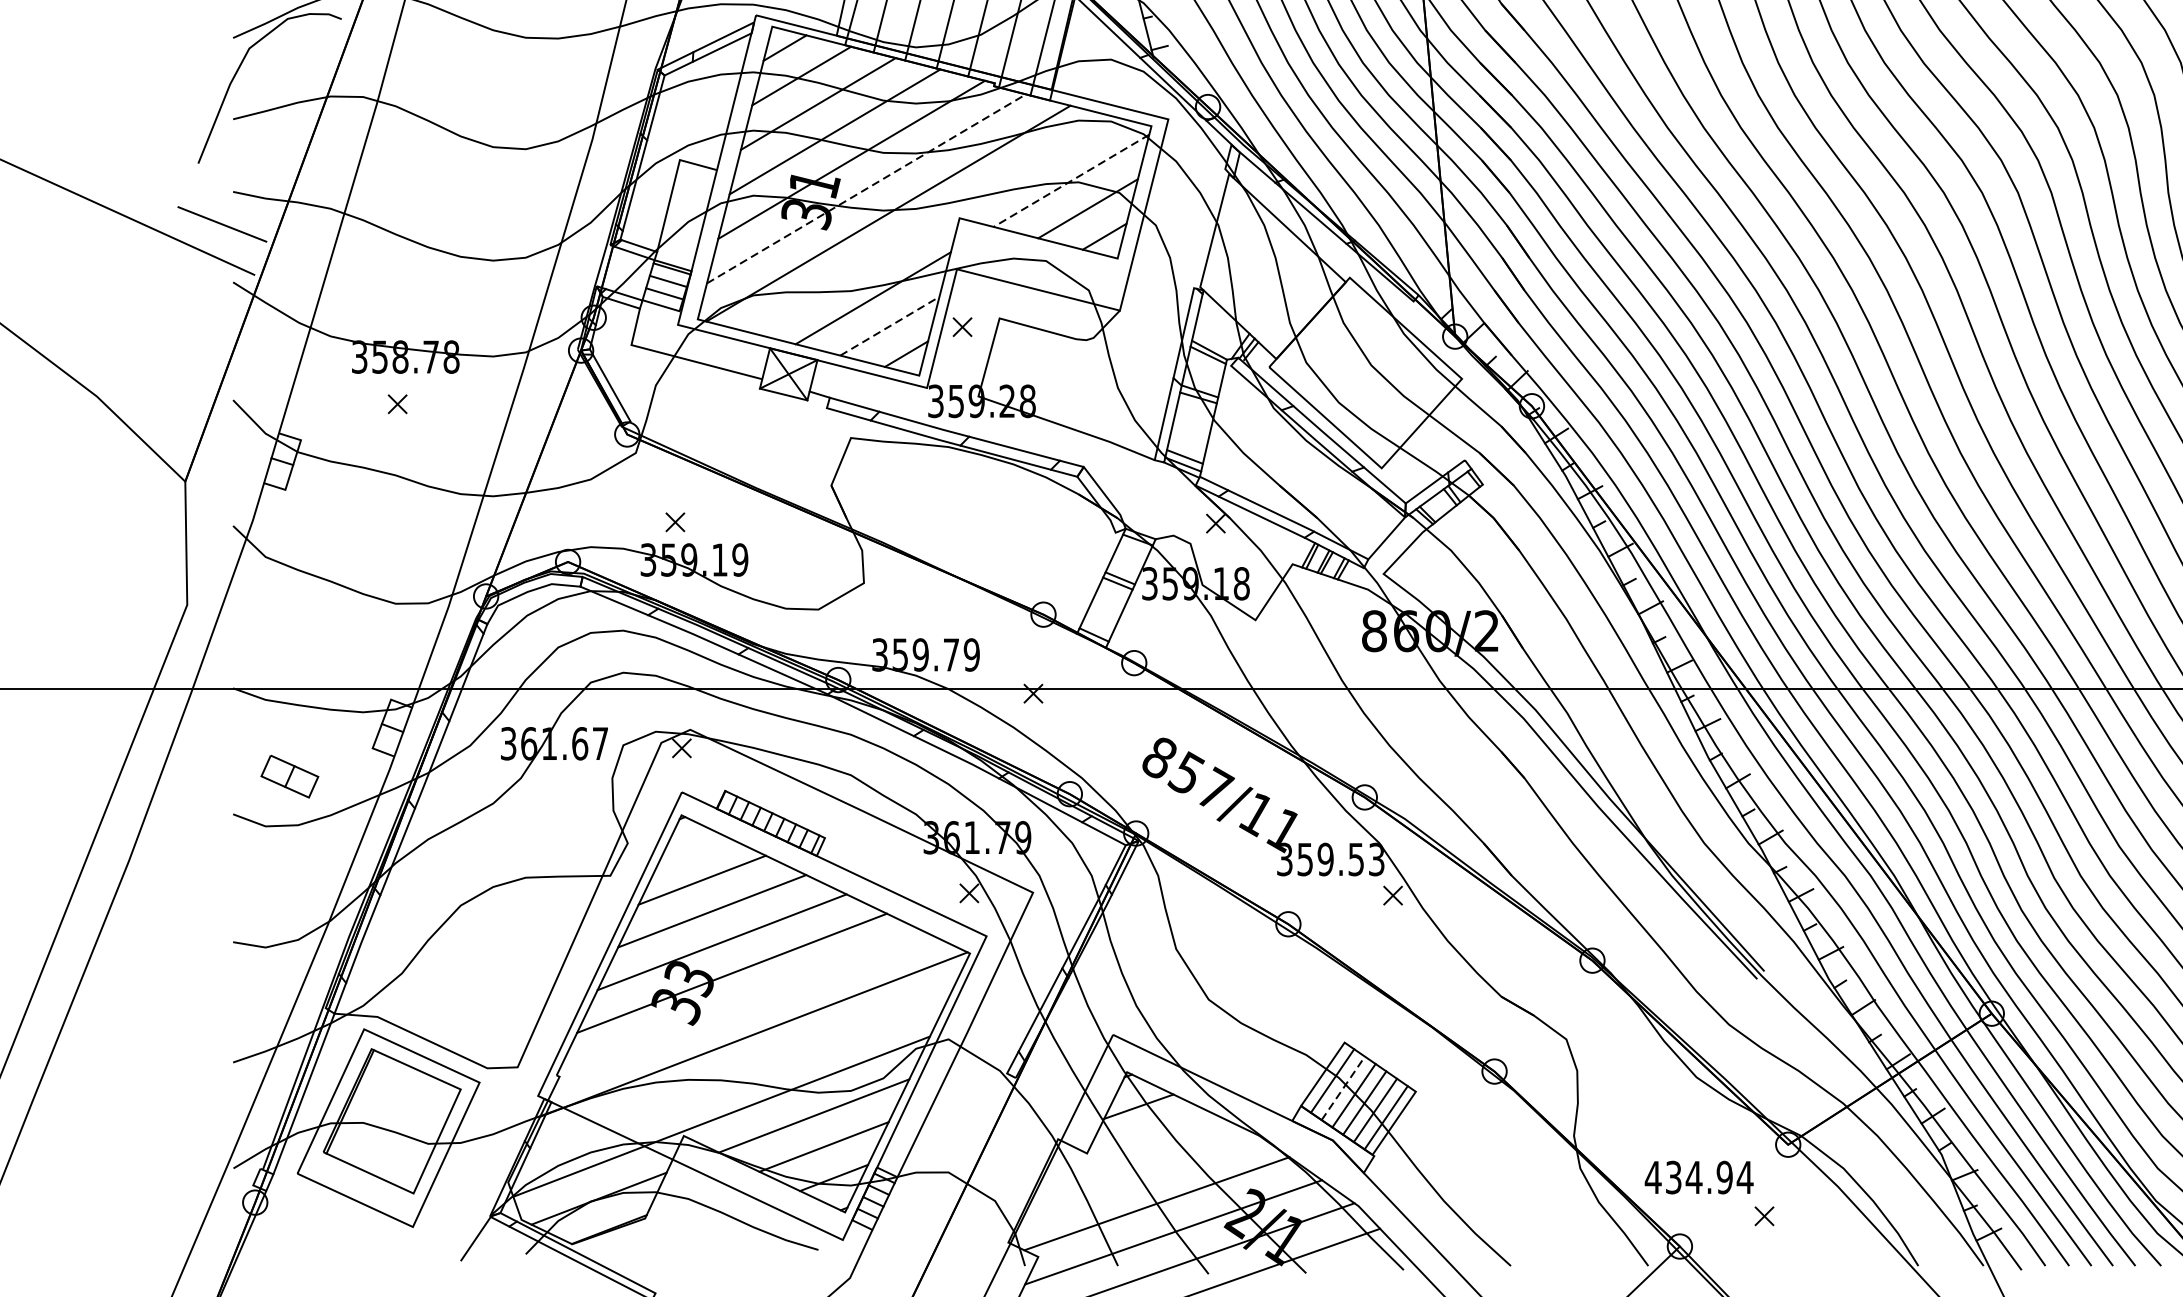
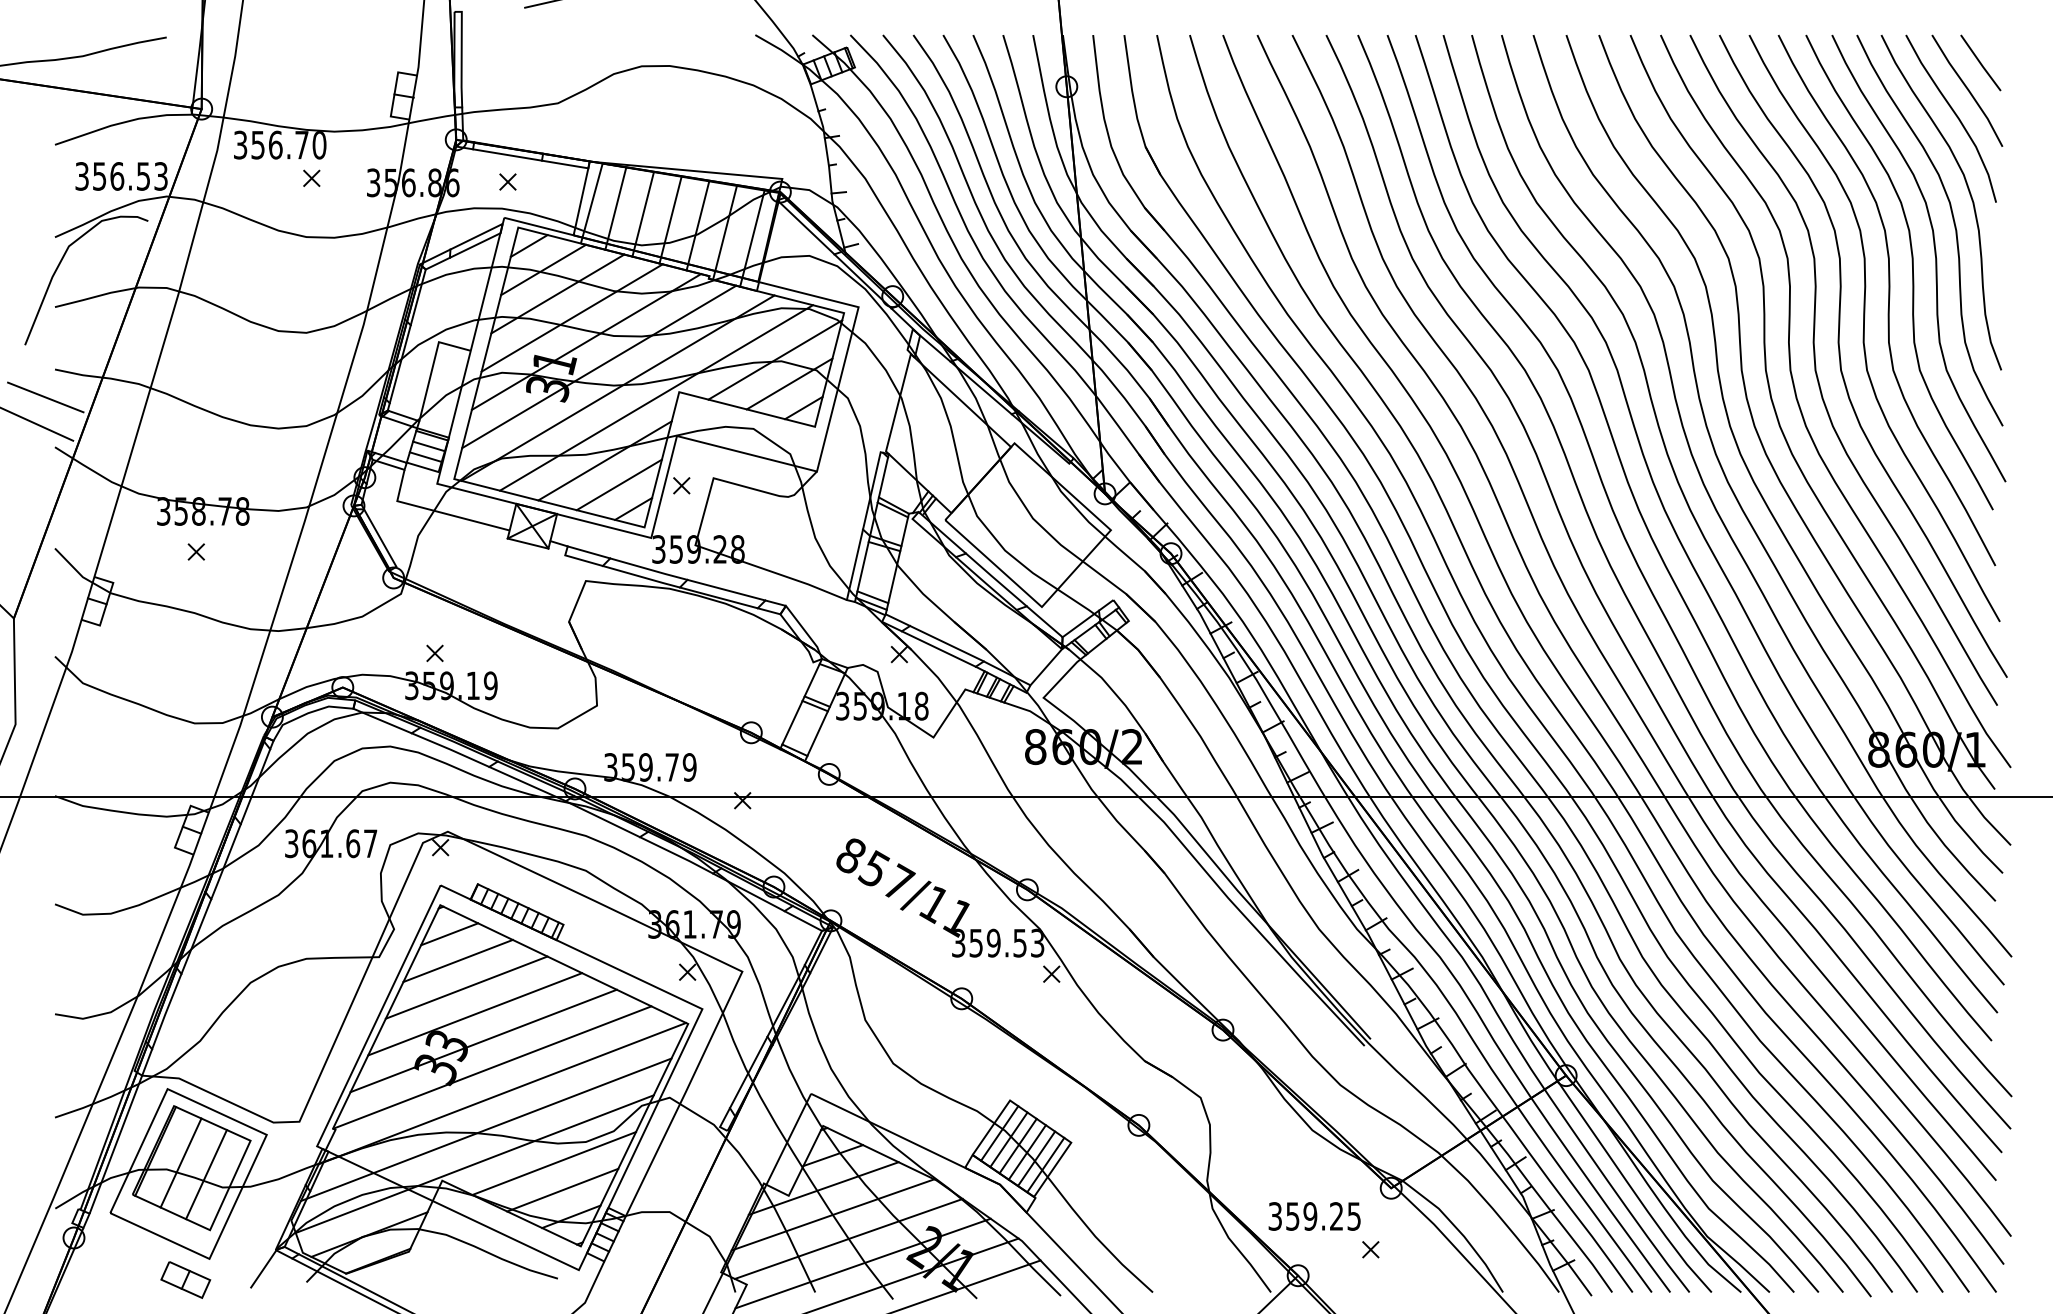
line: (1071, 181) -> (775, 360), dashed -> solid
line: (866, 188) -> (599, 366), dashed -> solid
line: (933, 224) -> (656, 397), added
line: (890, 325) -> (619, 484), dashed -> solid
part: (289, 776) -> (185, 1279), moved
line: (692, 849) -> (449, 934), added
line: (742, 1004) -> (492, 1067), added
line: (734, 1076) -> (485, 1129), added
line: (1343, 1087) -> (1009, 1139), dashed -> solid
line: (379, 1114) -> (180, 1162), added
line: (409, 1128) -> (206, 1174), added
line: (1127, 1145) -> (823, 1188), added
line: (1137, 1175) -> (832, 1214), added
text: (1698, 1177) -> (1314, 1216), 434.94 -> 359.25

